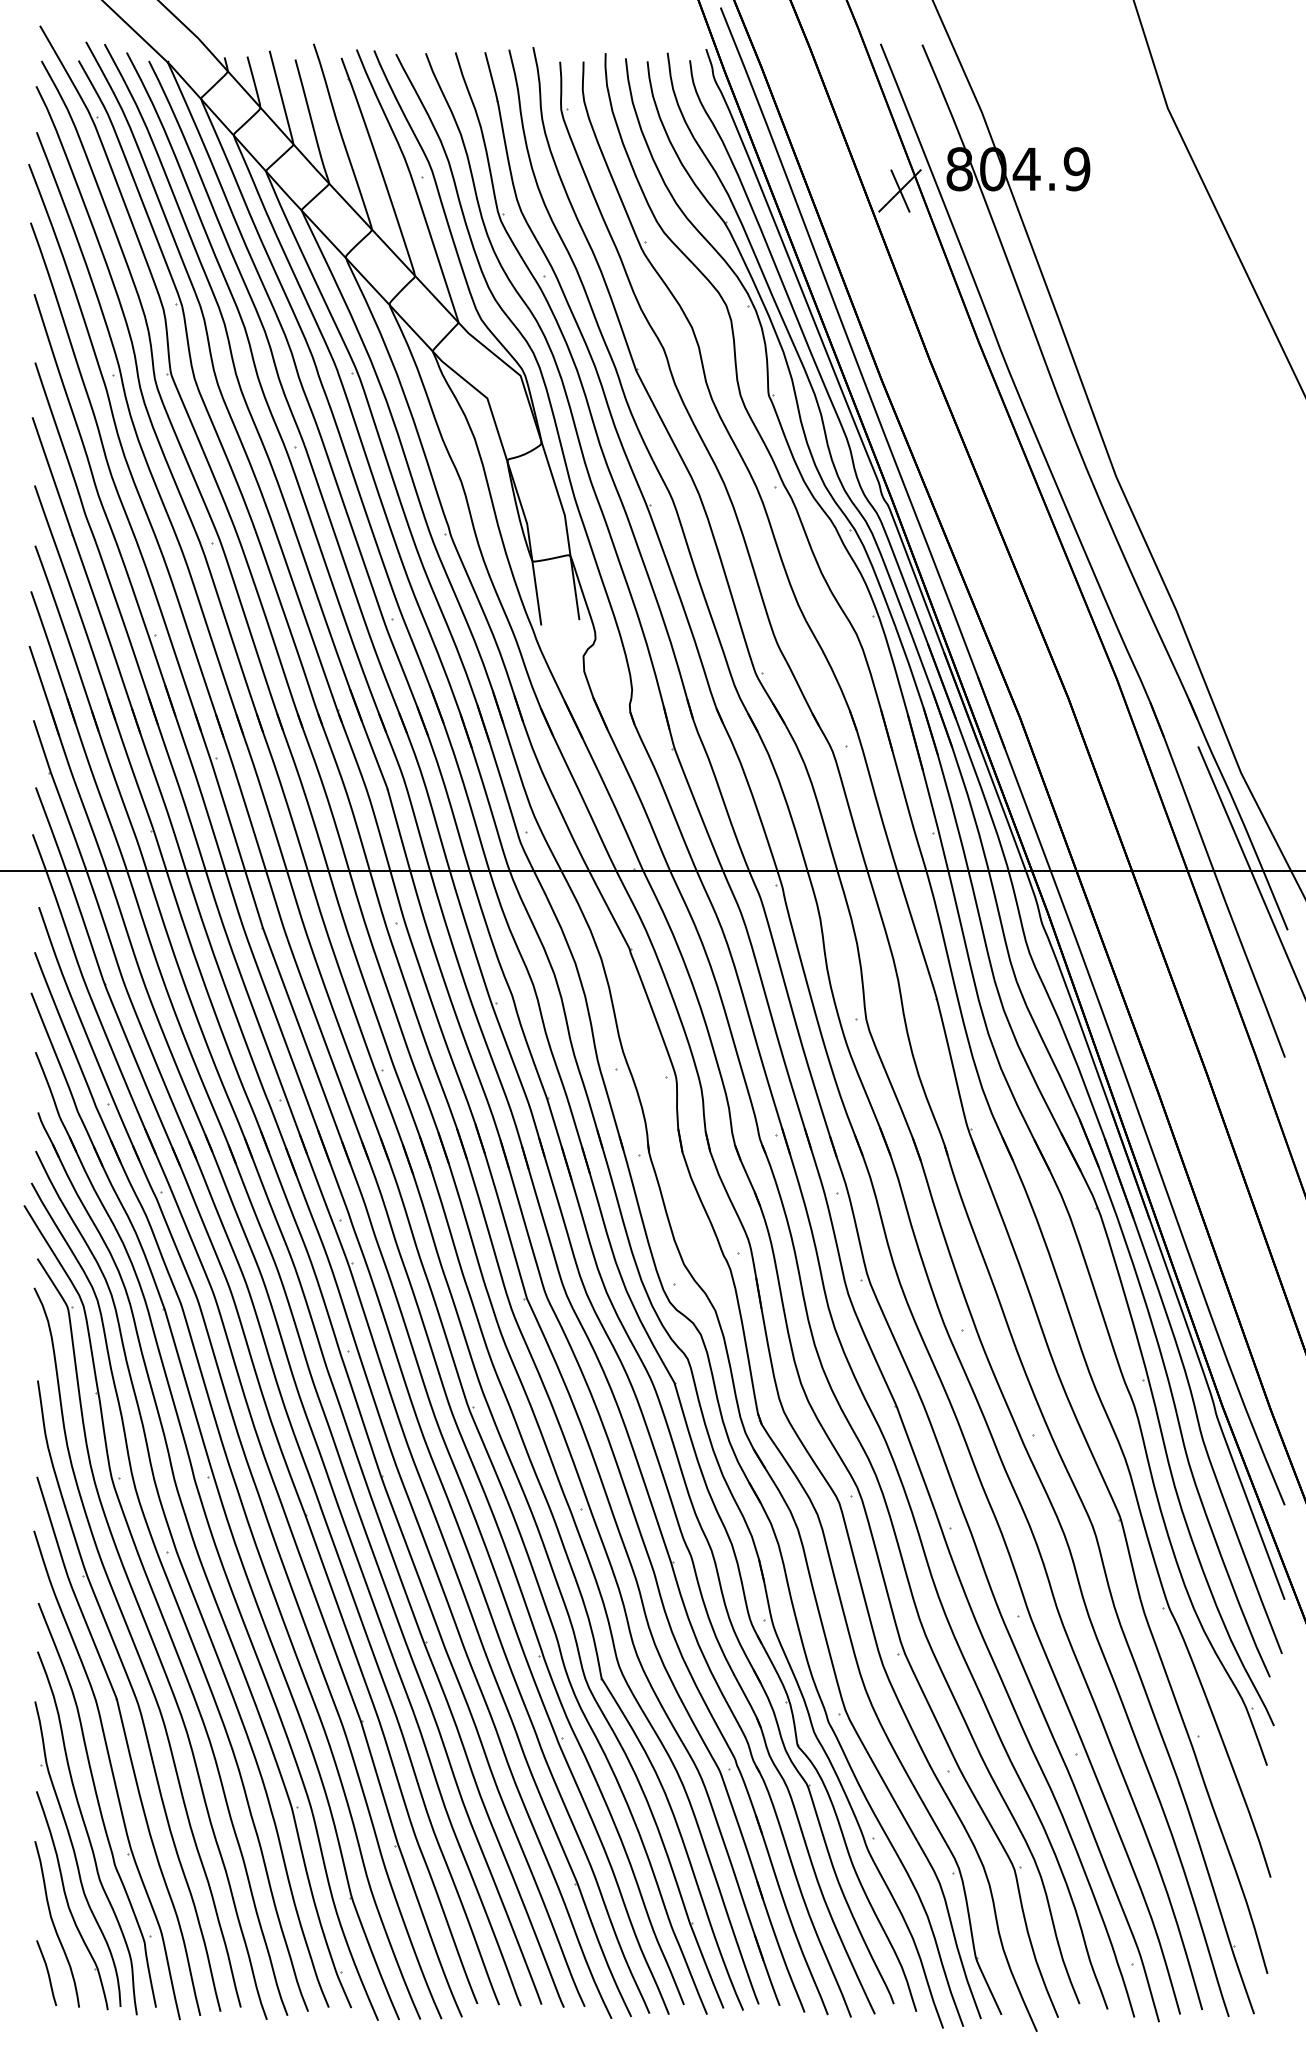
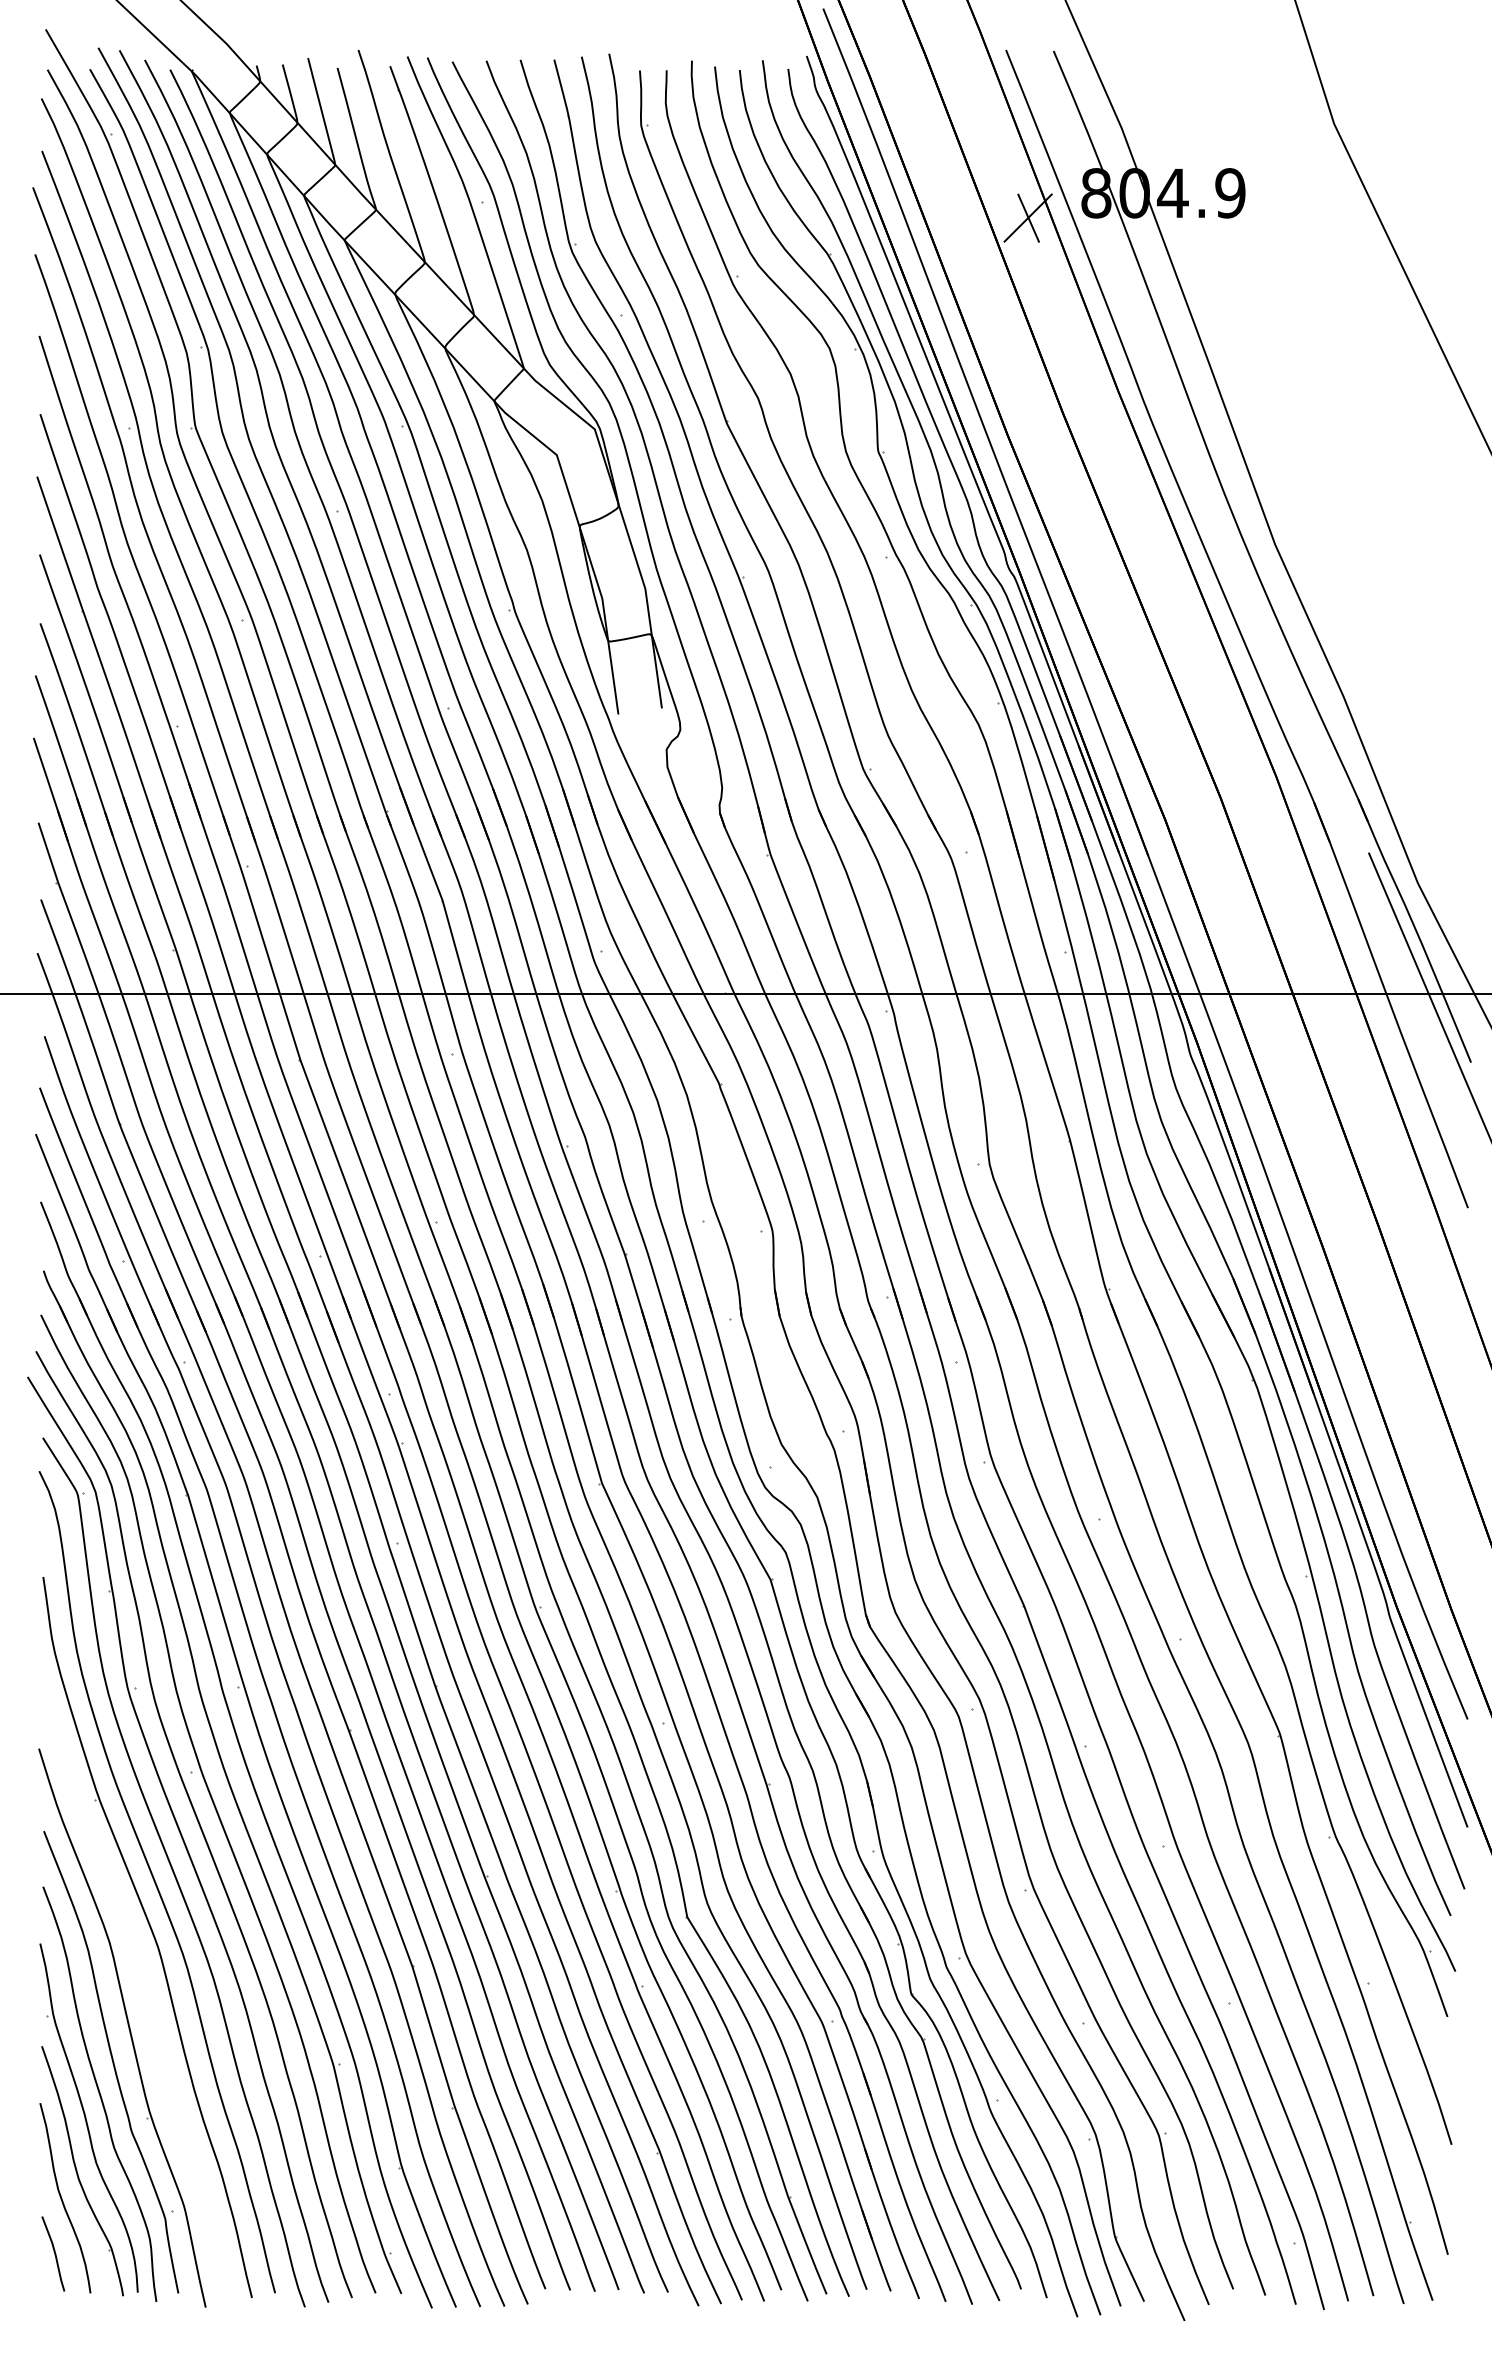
part: (126, 1745) -> (144, 1993), removed

